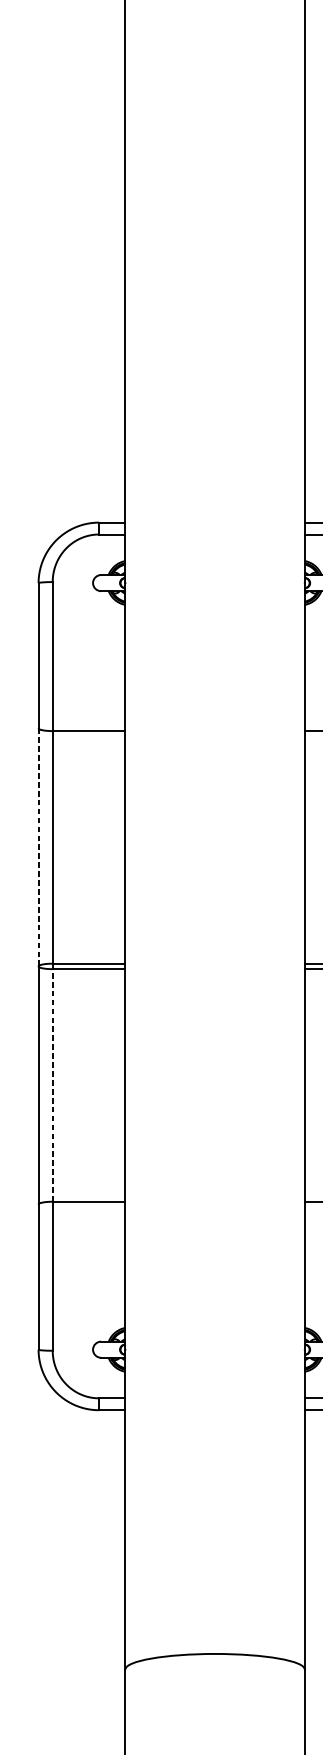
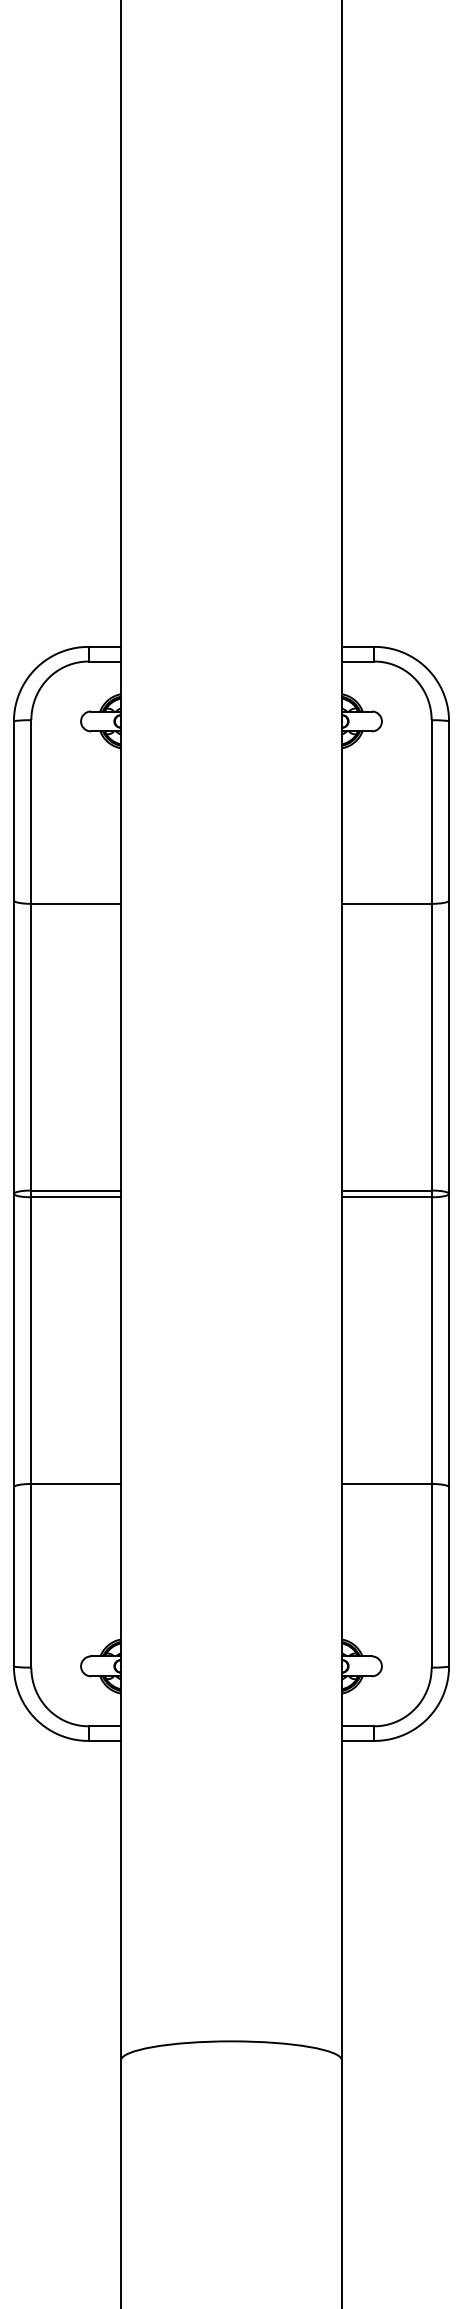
line: (38, 847) -> (13, 1047), dashed -> solid
line: (52, 1085) -> (31, 1340), dashed -> solid

